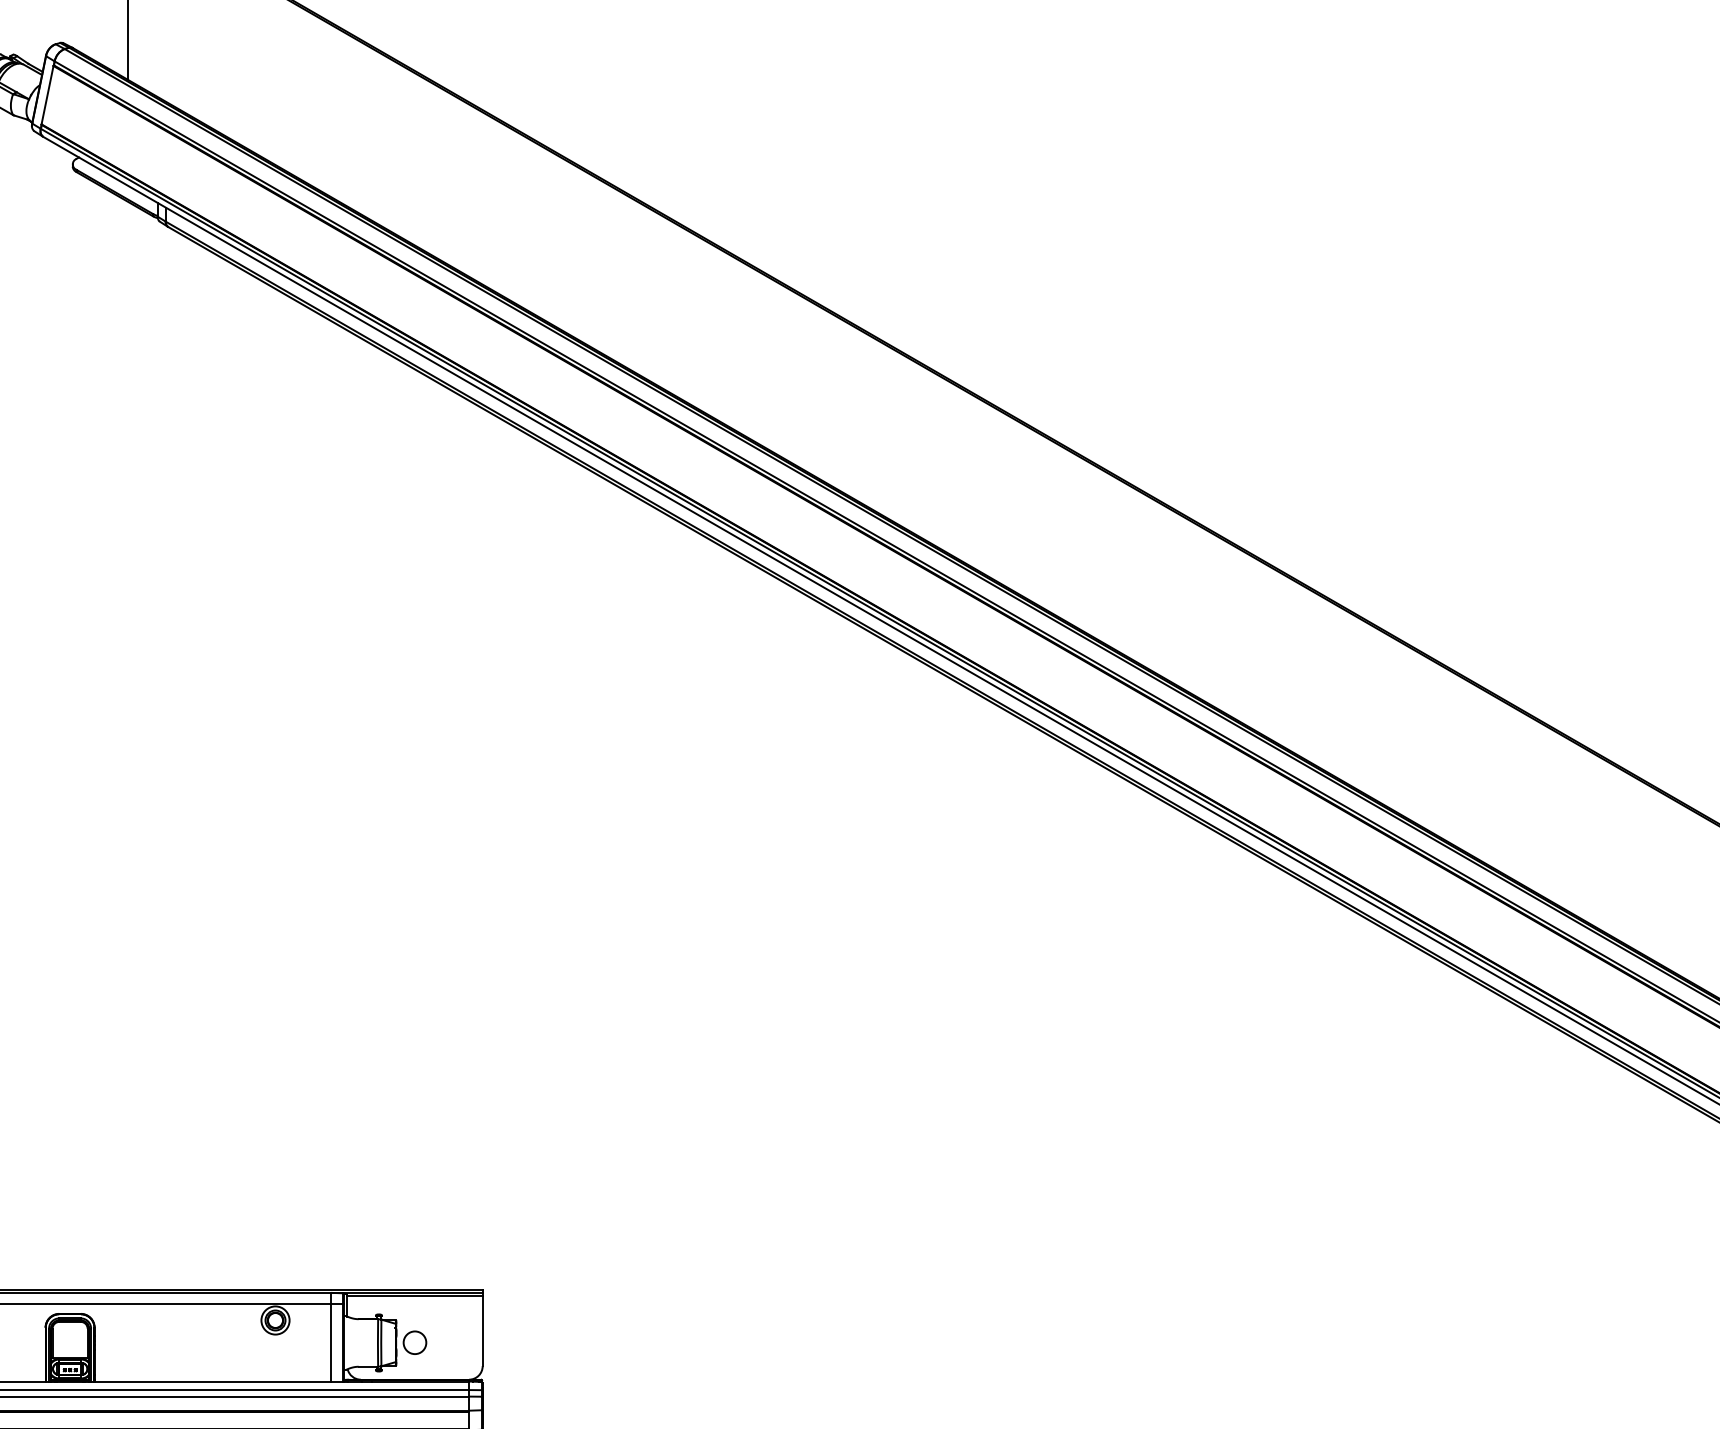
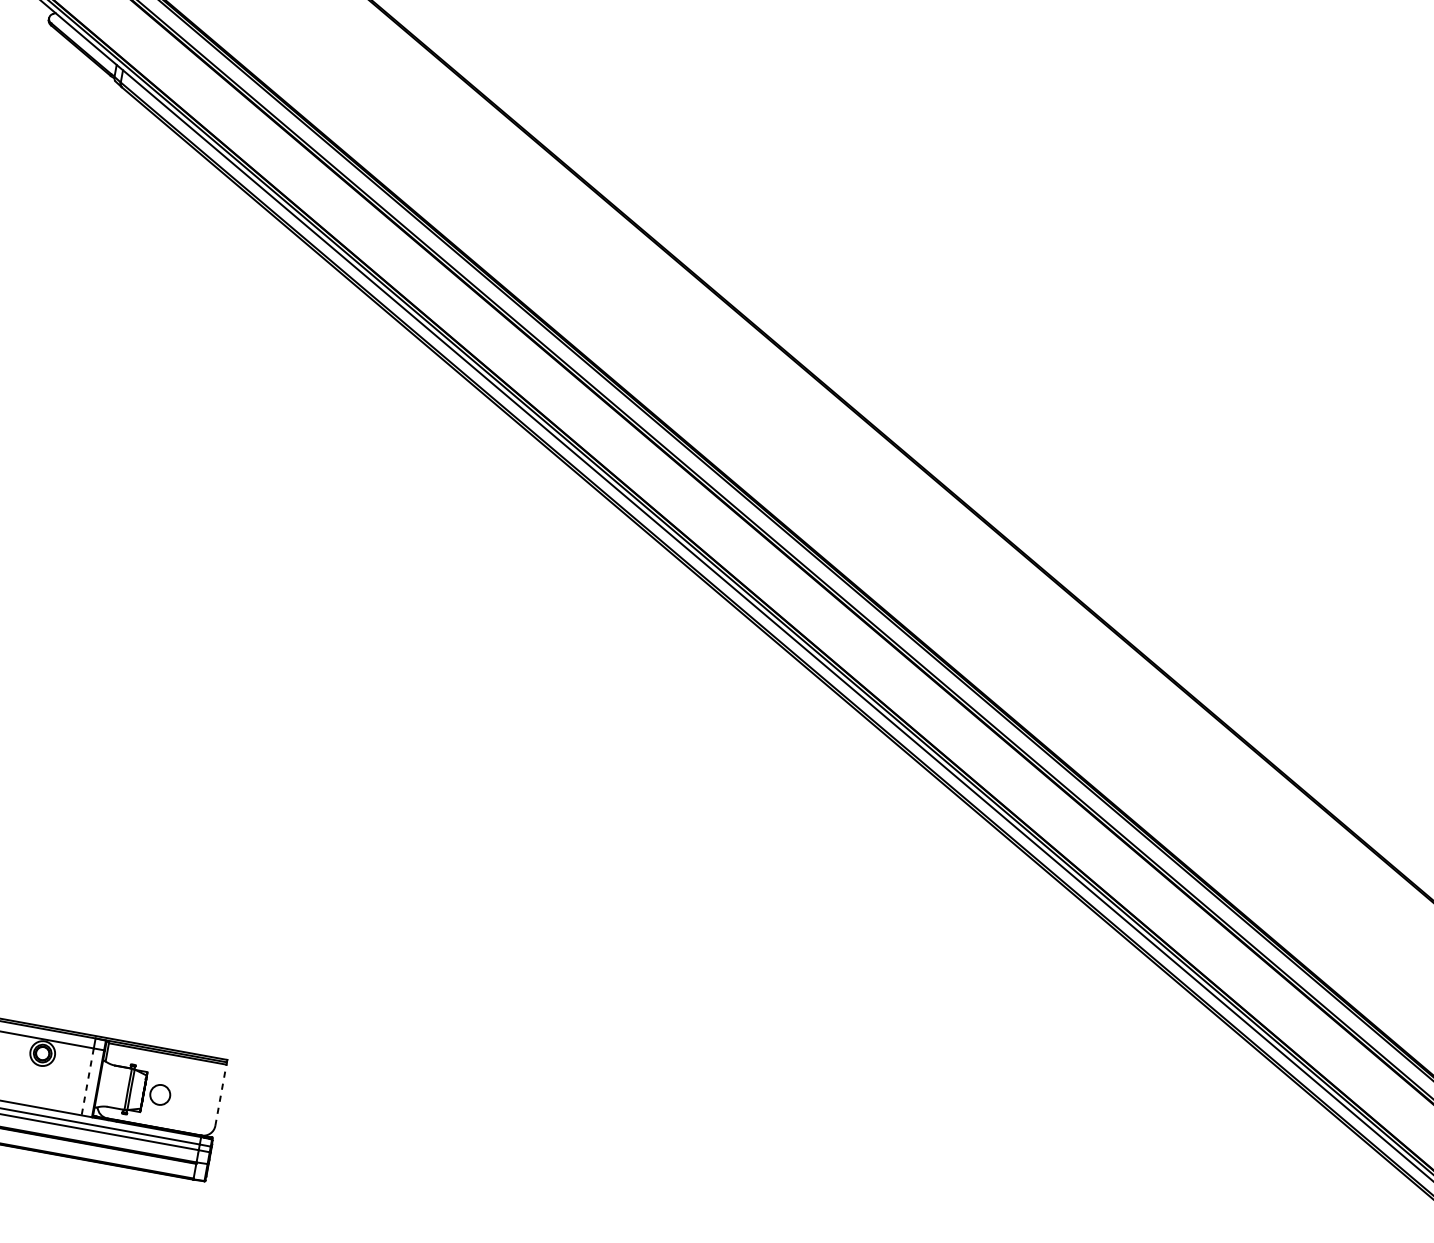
line: (482, 1330) -> (220, 1094), solid -> dashed
line: (331, 1342) -> (87, 1081), solid -> dashed

